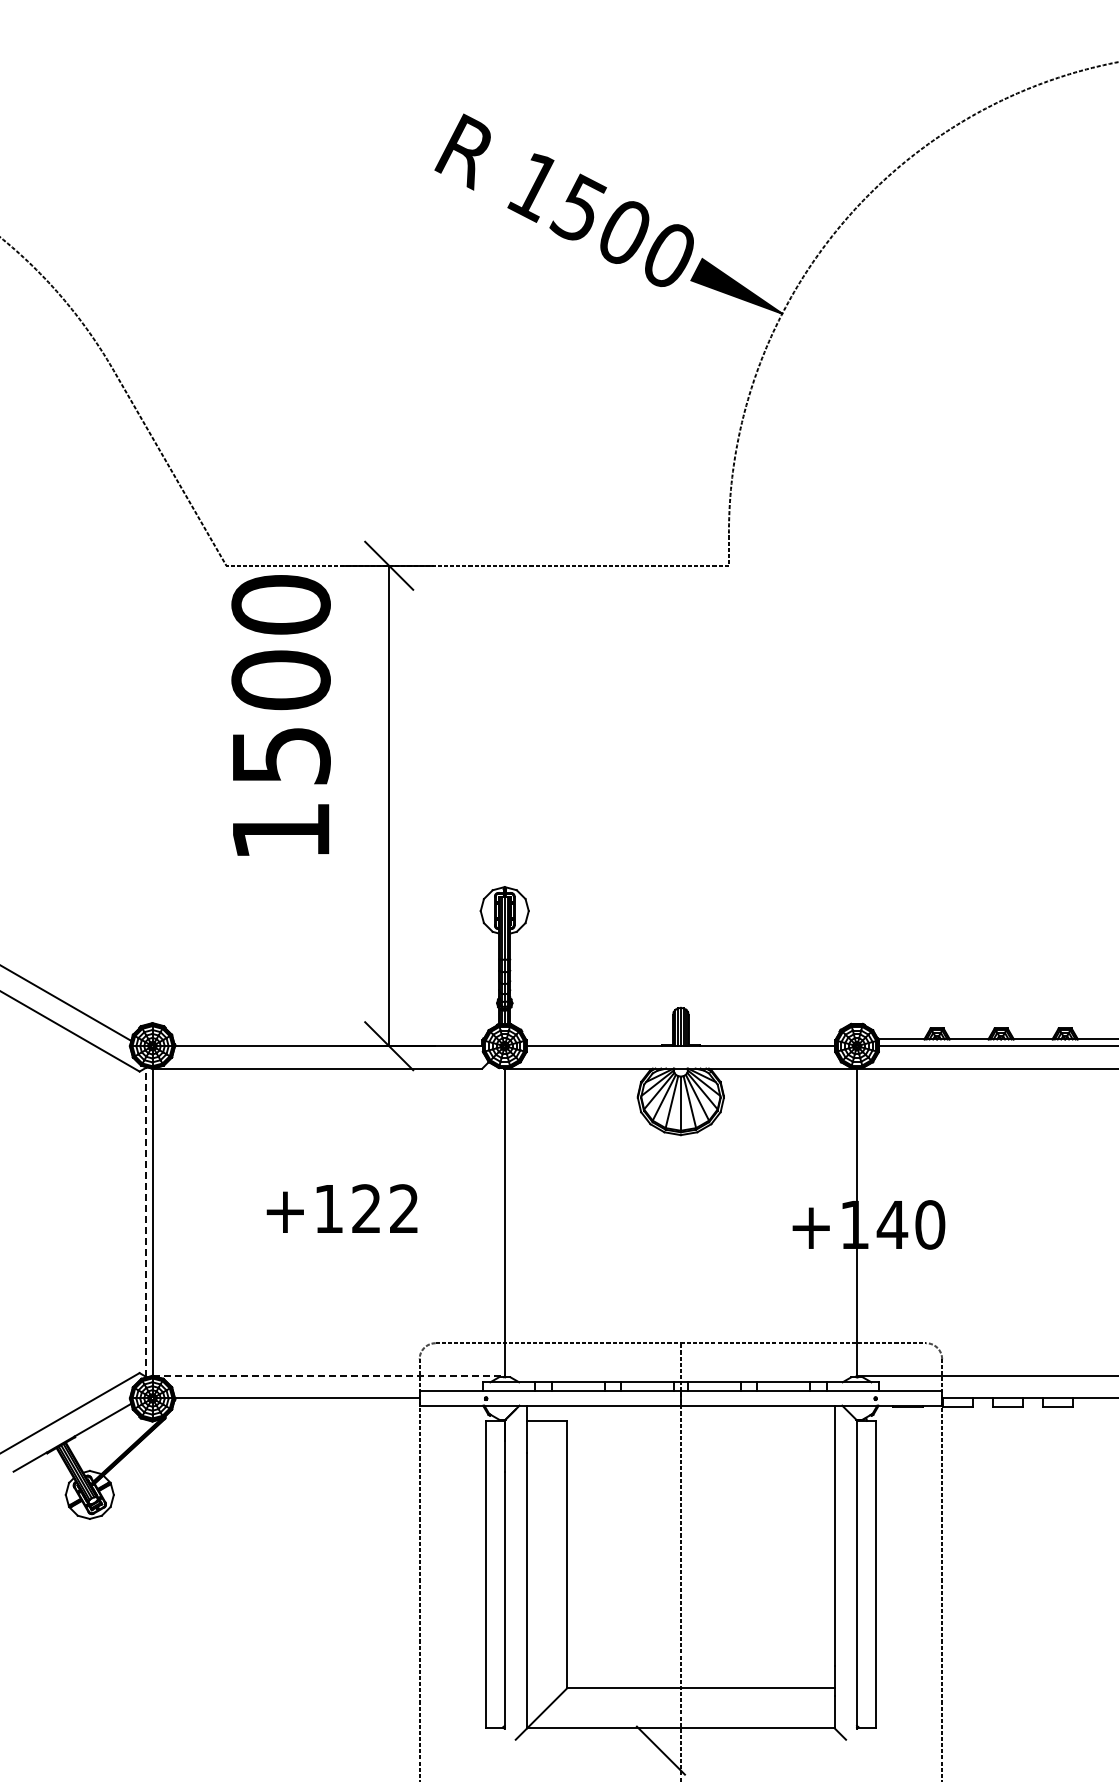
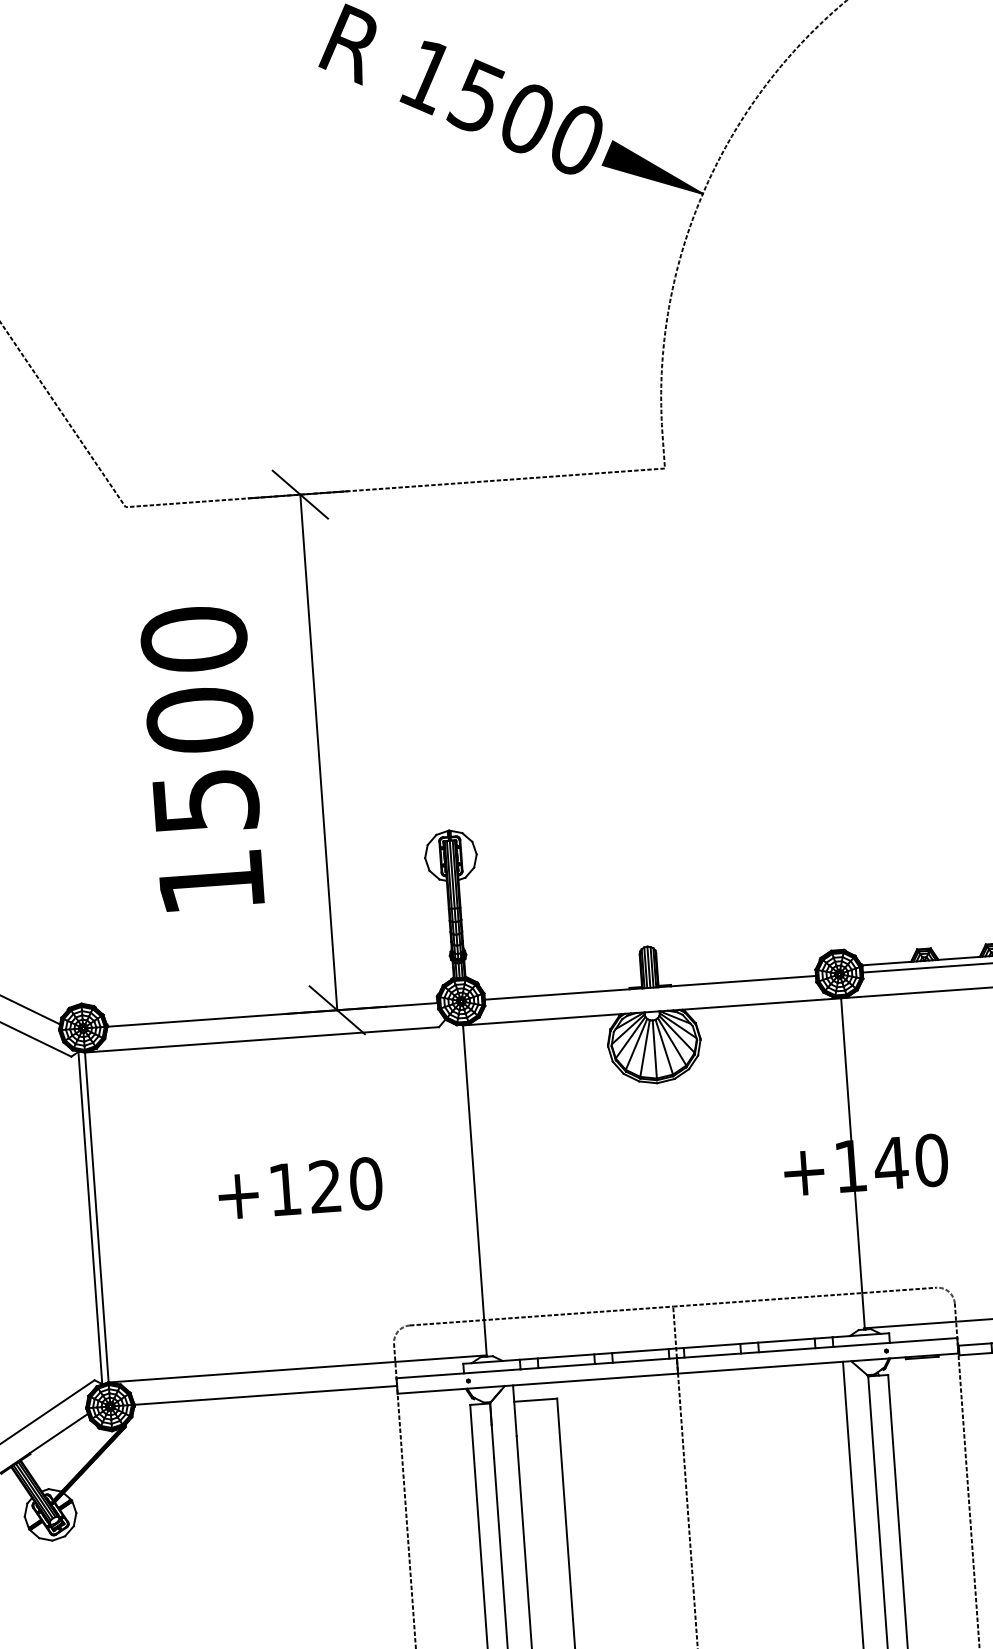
text: (280, 715) -> (201, 758), moved
text: (404, 1208) -> (366, 1183), +122 -> +120
line: (146, 1222) -> (90, 1218), dashed -> solid
line: (328, 1376) -> (297, 1369), dashed -> solid

